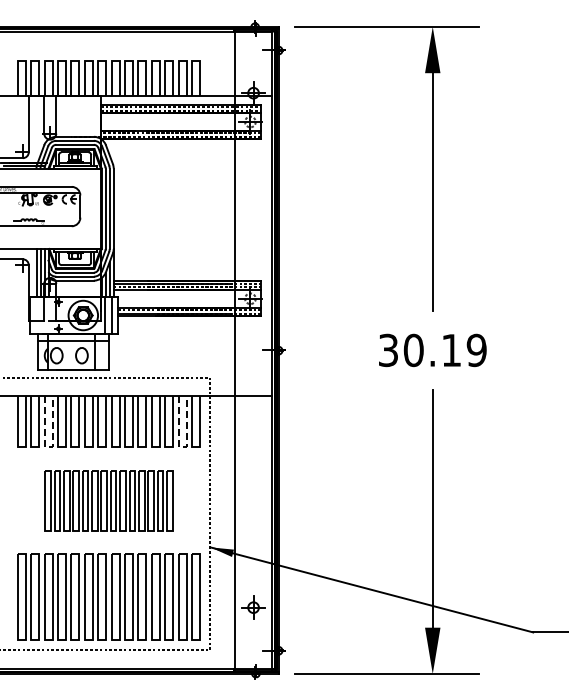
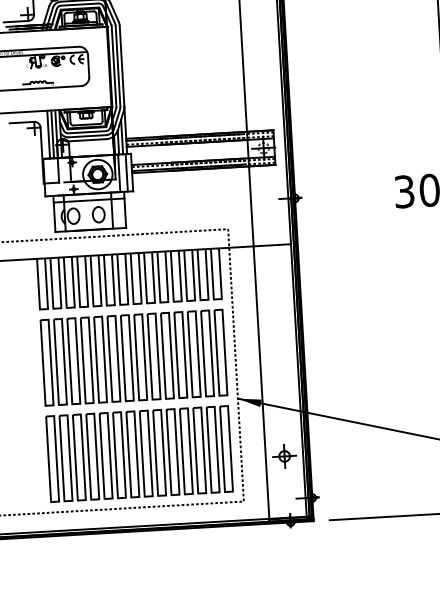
line: (49, 446) -> (71, 307), dashed -> solid
line: (183, 446) -> (205, 299), dashed -> solid
part: (108, 500) -> (133, 357), size x1.43

